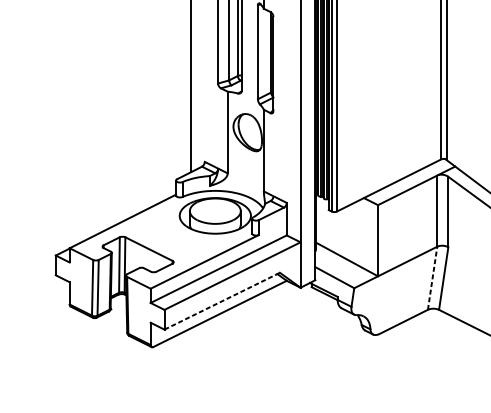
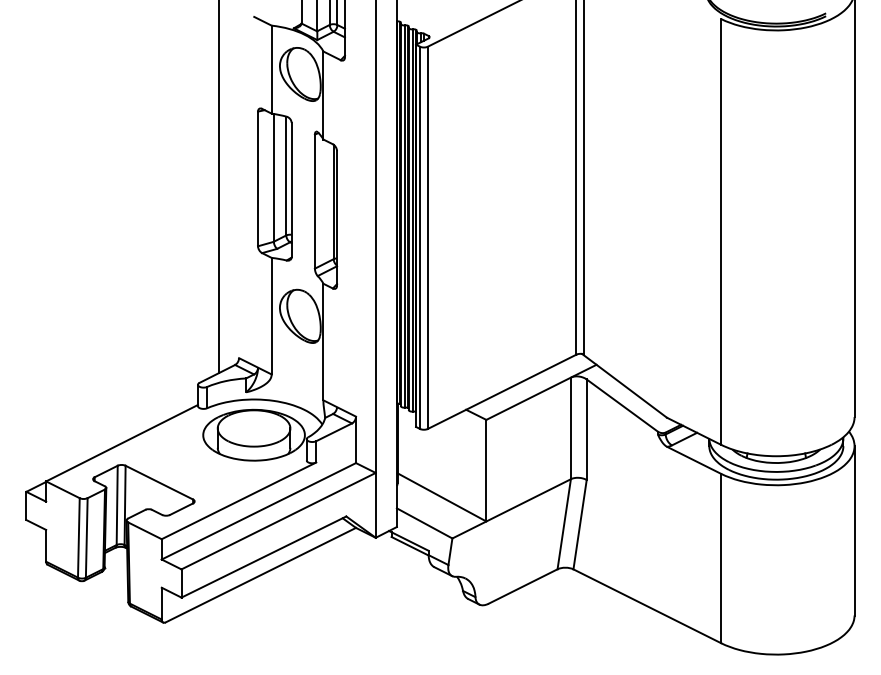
line: (432, 278) -> (564, 524), dashed -> solid
line: (221, 301) -> (263, 557), dashed -> solid

